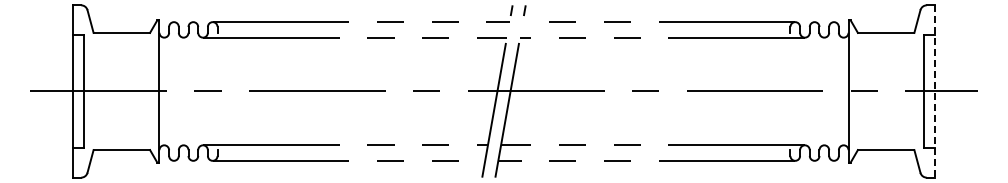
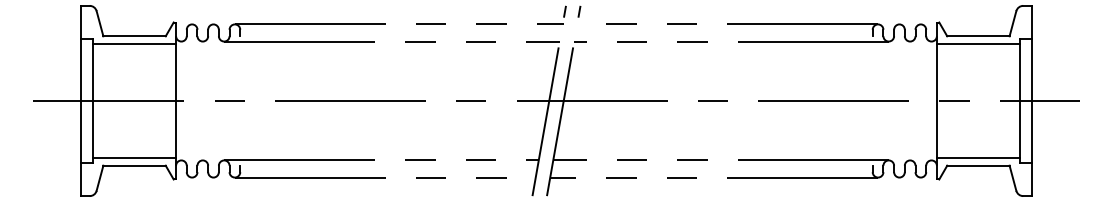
line: (121, 39) -> (134, 43), added
line: (885, 39) -> (977, 43), added
line: (934, 91) -> (1031, 101), dashed -> solid
line: (121, 143) -> (134, 158), added
line: (885, 143) -> (977, 158), added

